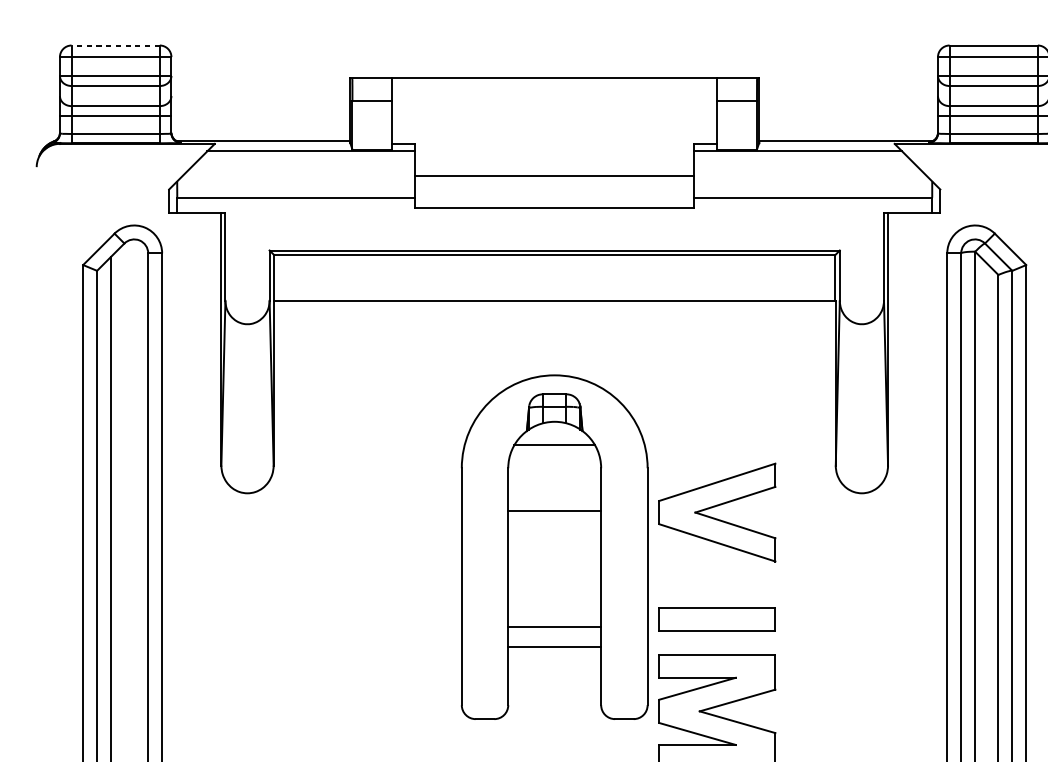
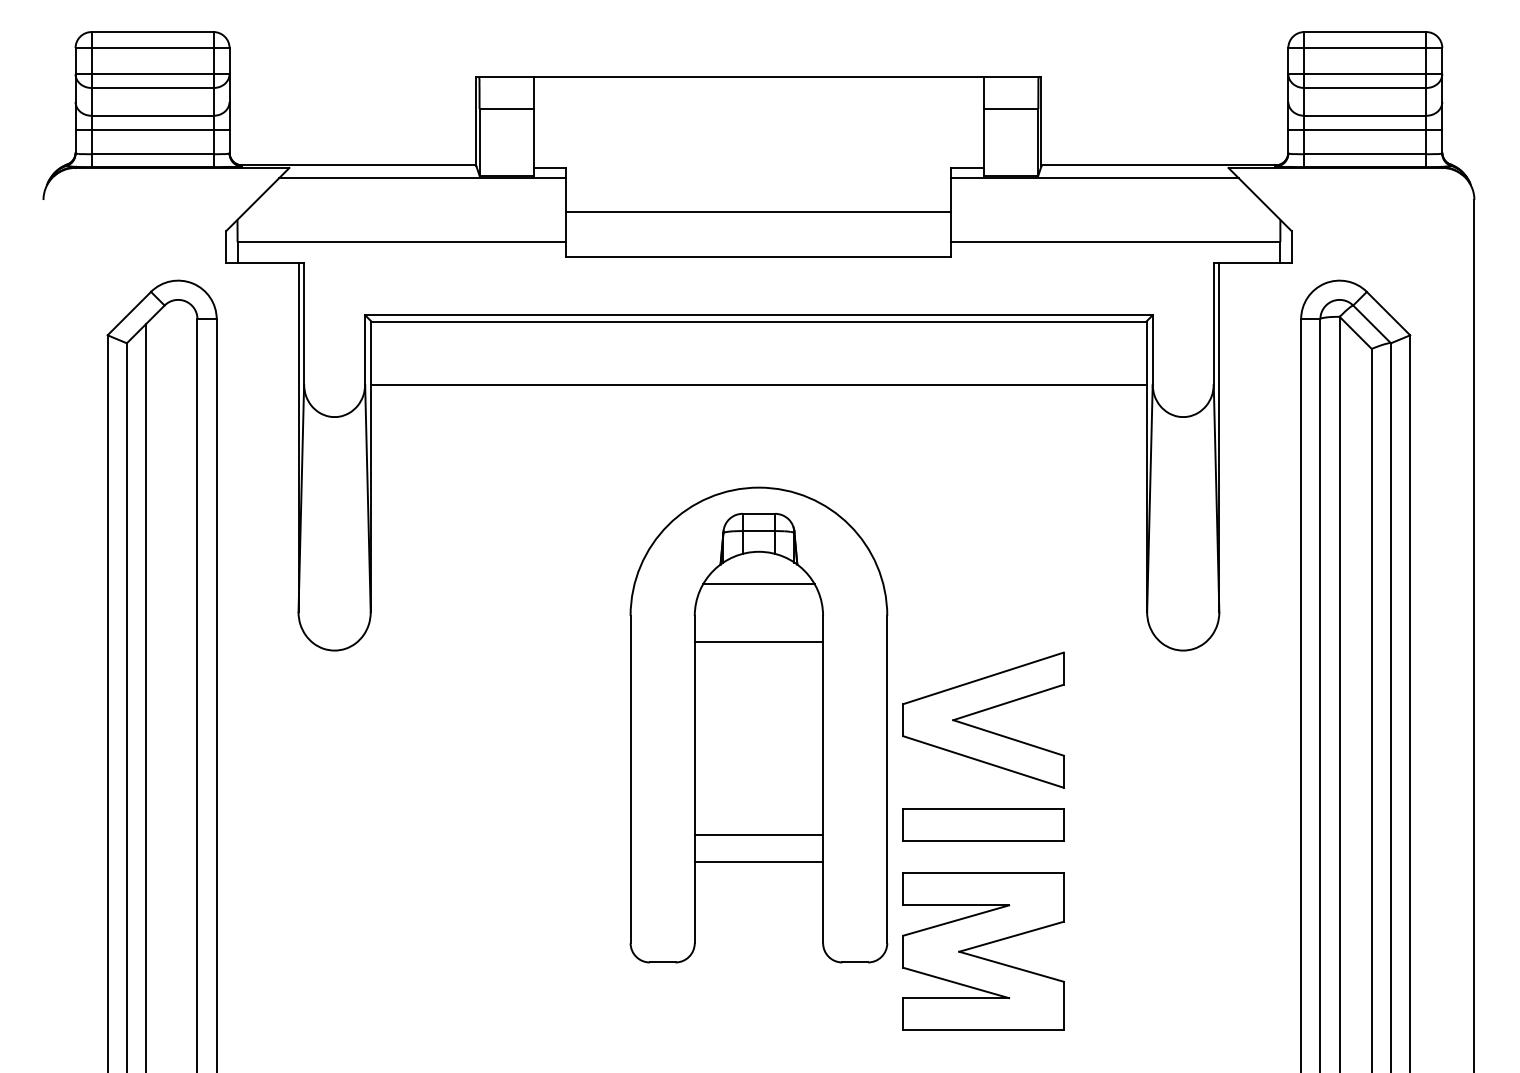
line: (115, 45) -> (152, 32), dashed -> solid
part: (715, 507) -> (981, 712), moved
line: (554, 511) -> (758, 641), moved

